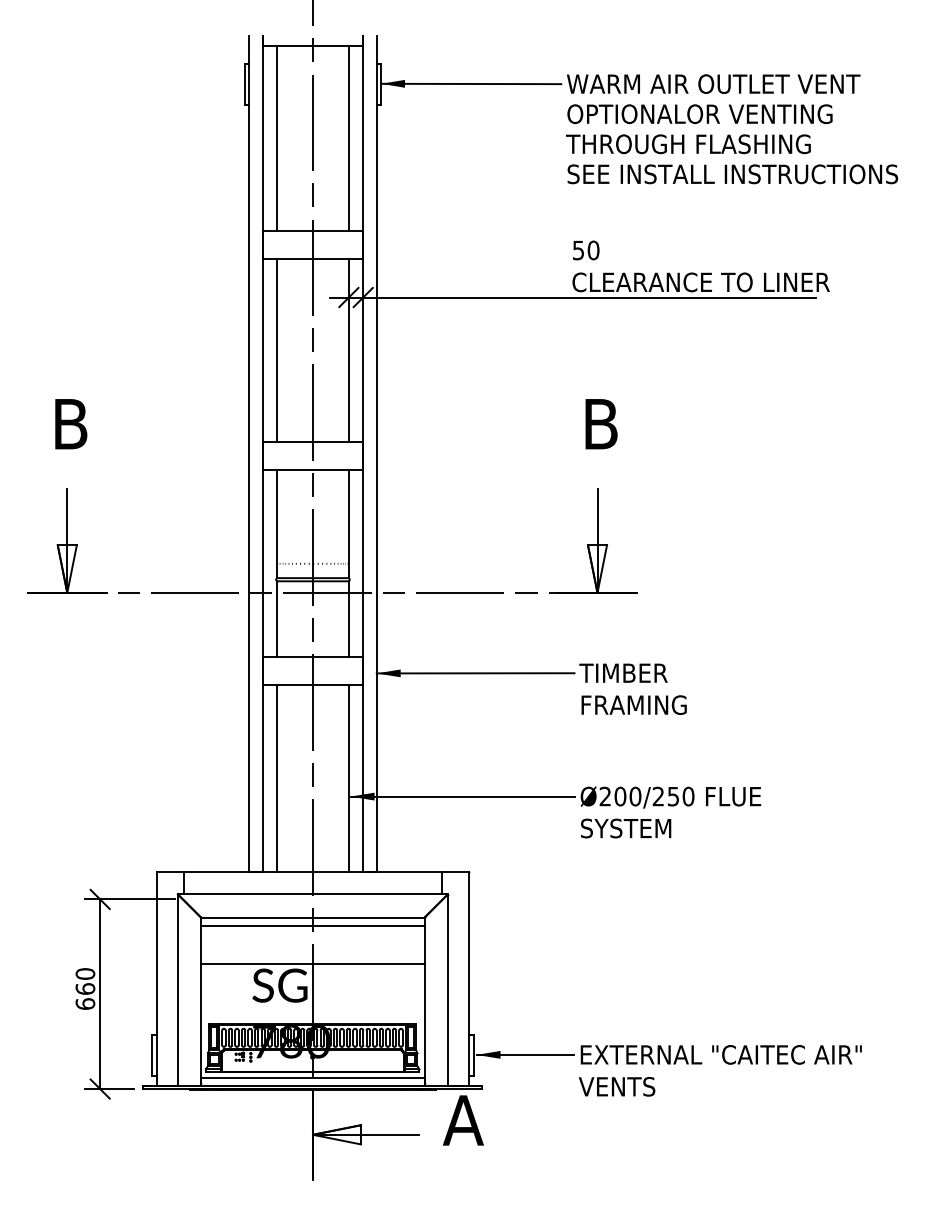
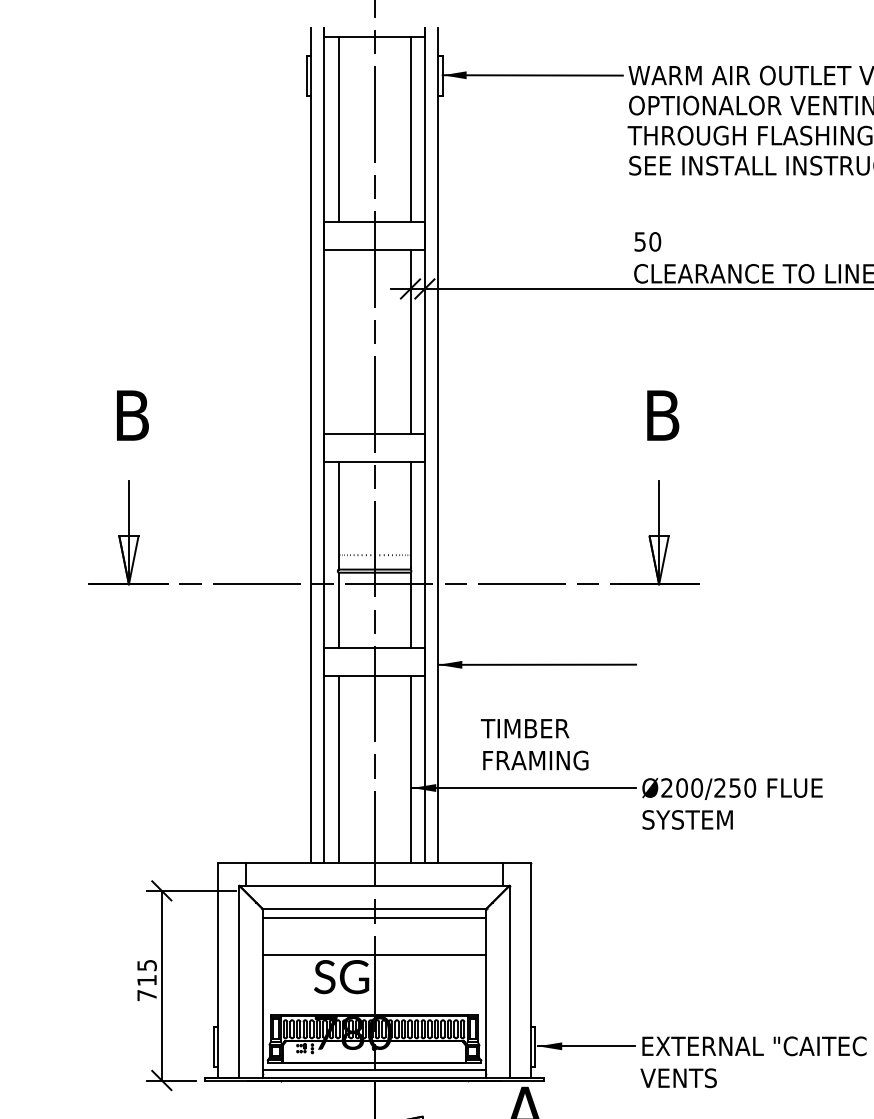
line: (277, 350) -> (339, 341), removed
text: (632, 688) -> (534, 743), moved
text: (85, 988) -> (147, 979), 660 -> 715

